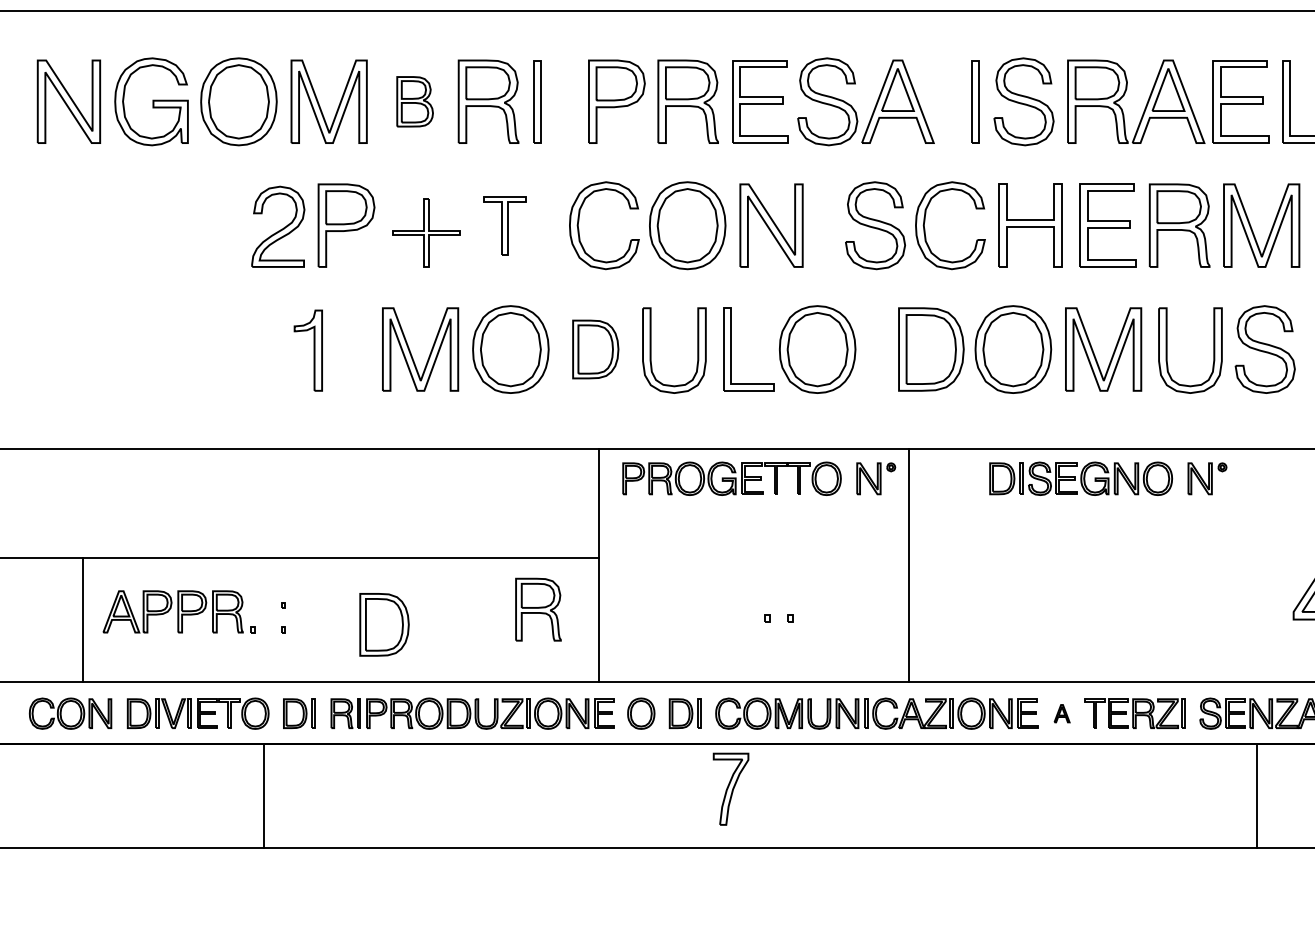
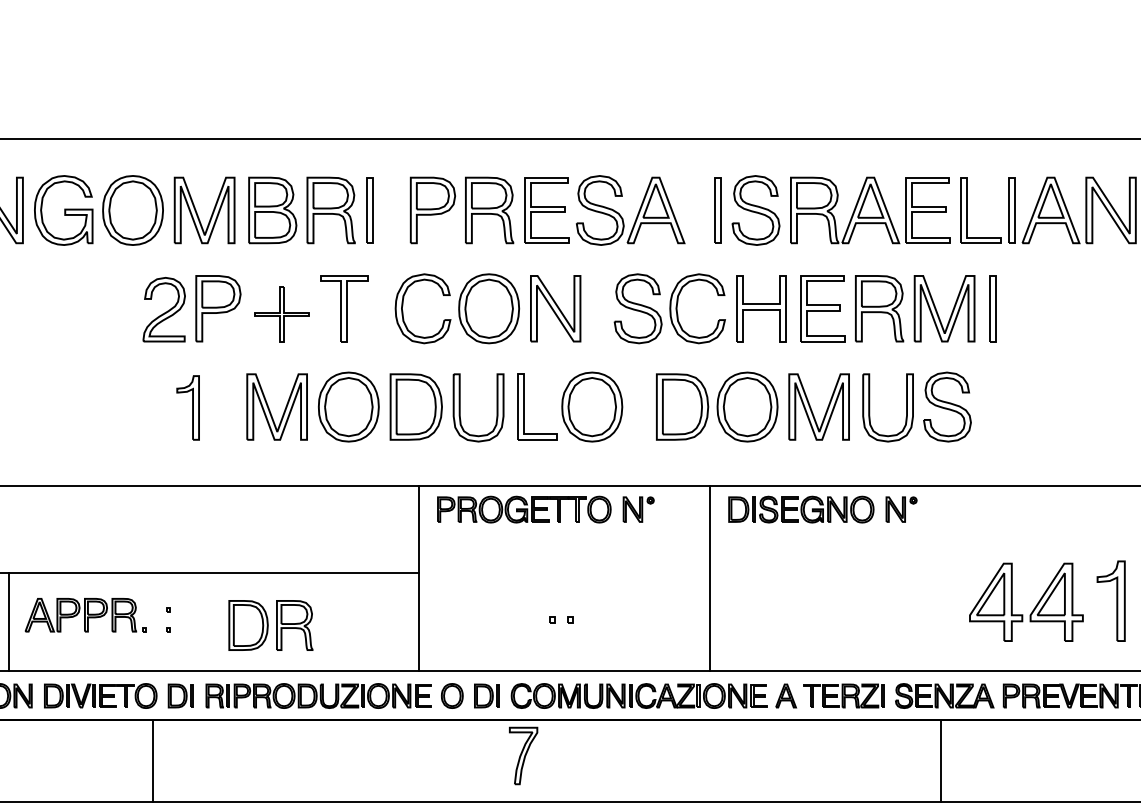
part: (414, 101) -> (272, 210), size x1.67
part: (505, 225) -> (344, 308), size x1.43
part: (594, 348) -> (415, 406), size x1.43
line: (909, 565) -> (710, 578), moved
part: (538, 609) -> (294, 625), moved
part: (1062, 713) -> (786, 695), size x1.67

